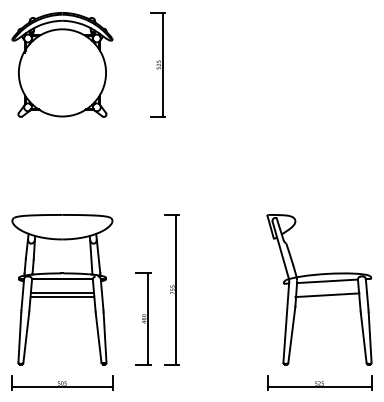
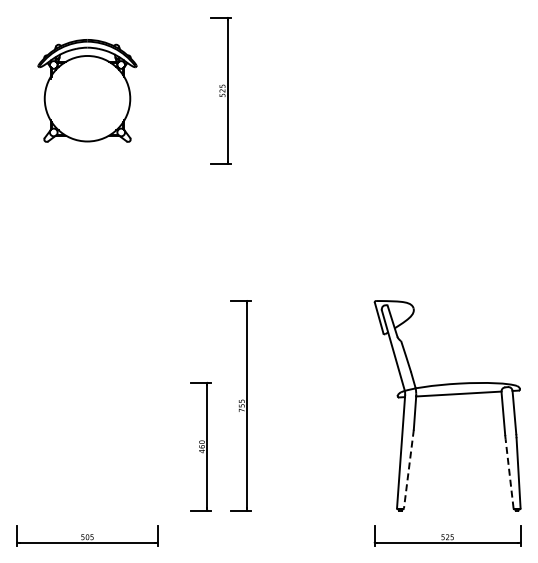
part: (62, 64) -> (87, 90), size x0.7
part: (62, 289) -> (87, 405), removed
line: (327, 295) -> (458, 413), removed
line: (291, 335) -> (408, 469), solid -> dashed
line: (363, 338) -> (509, 473), solid -> dashed

